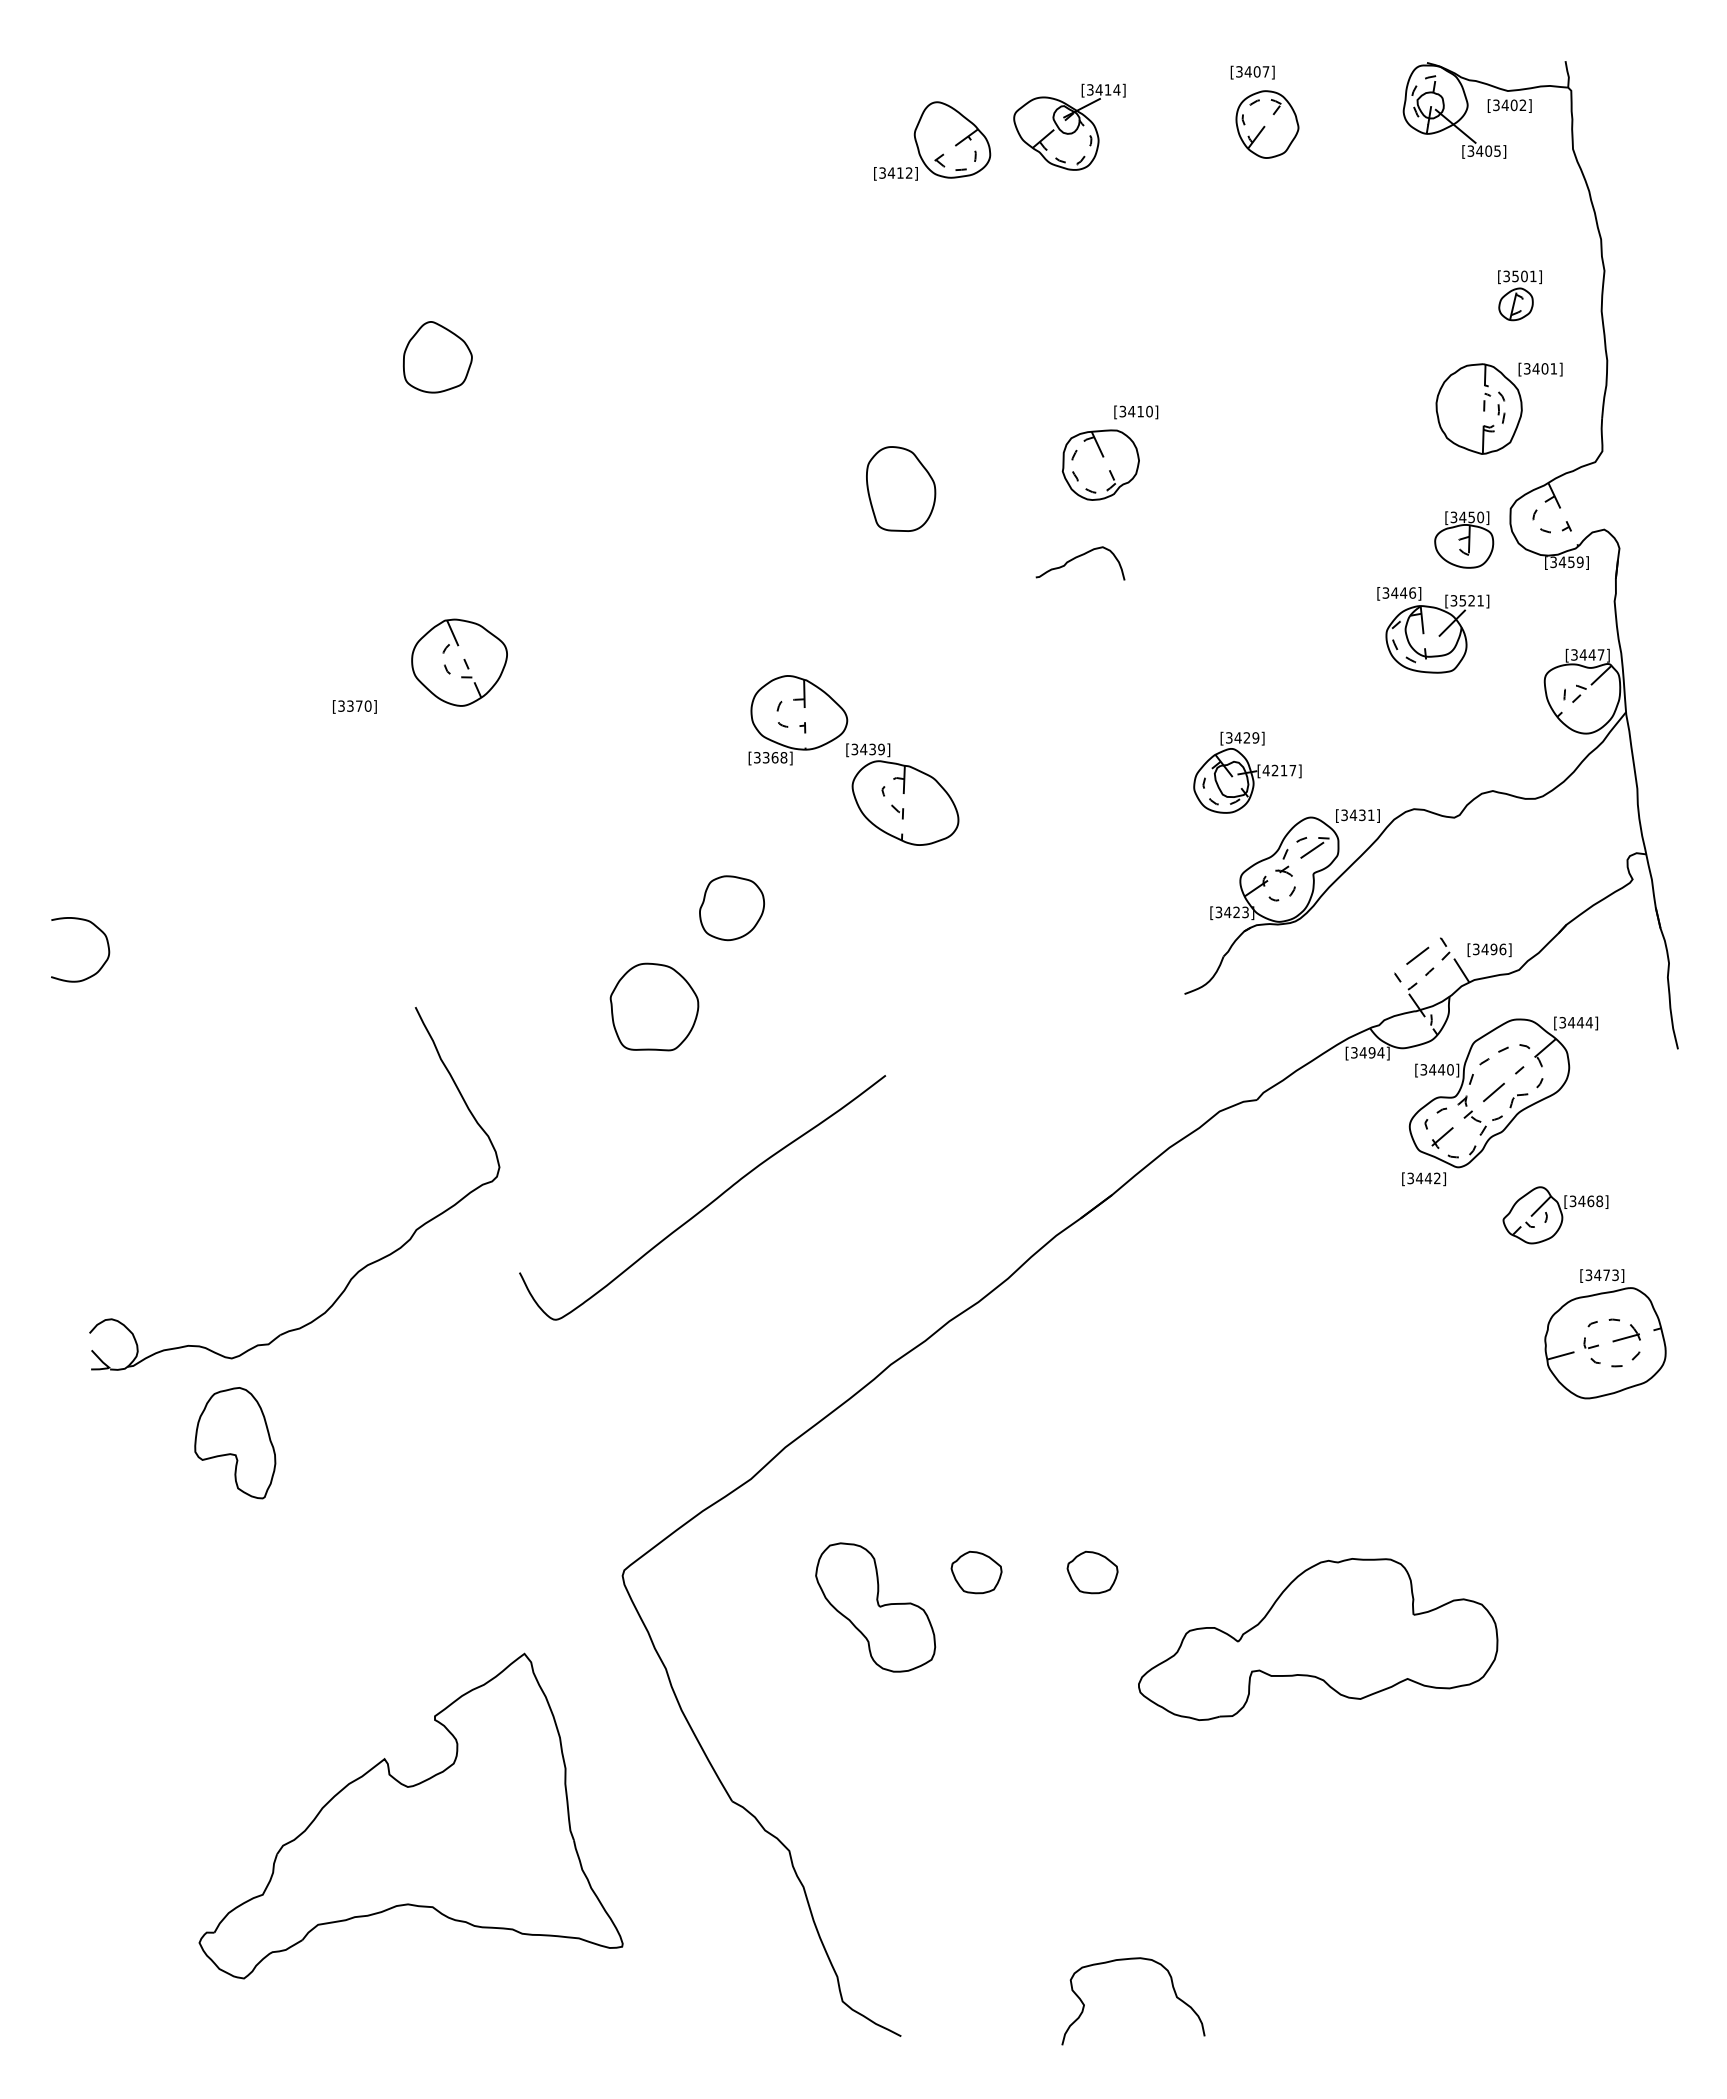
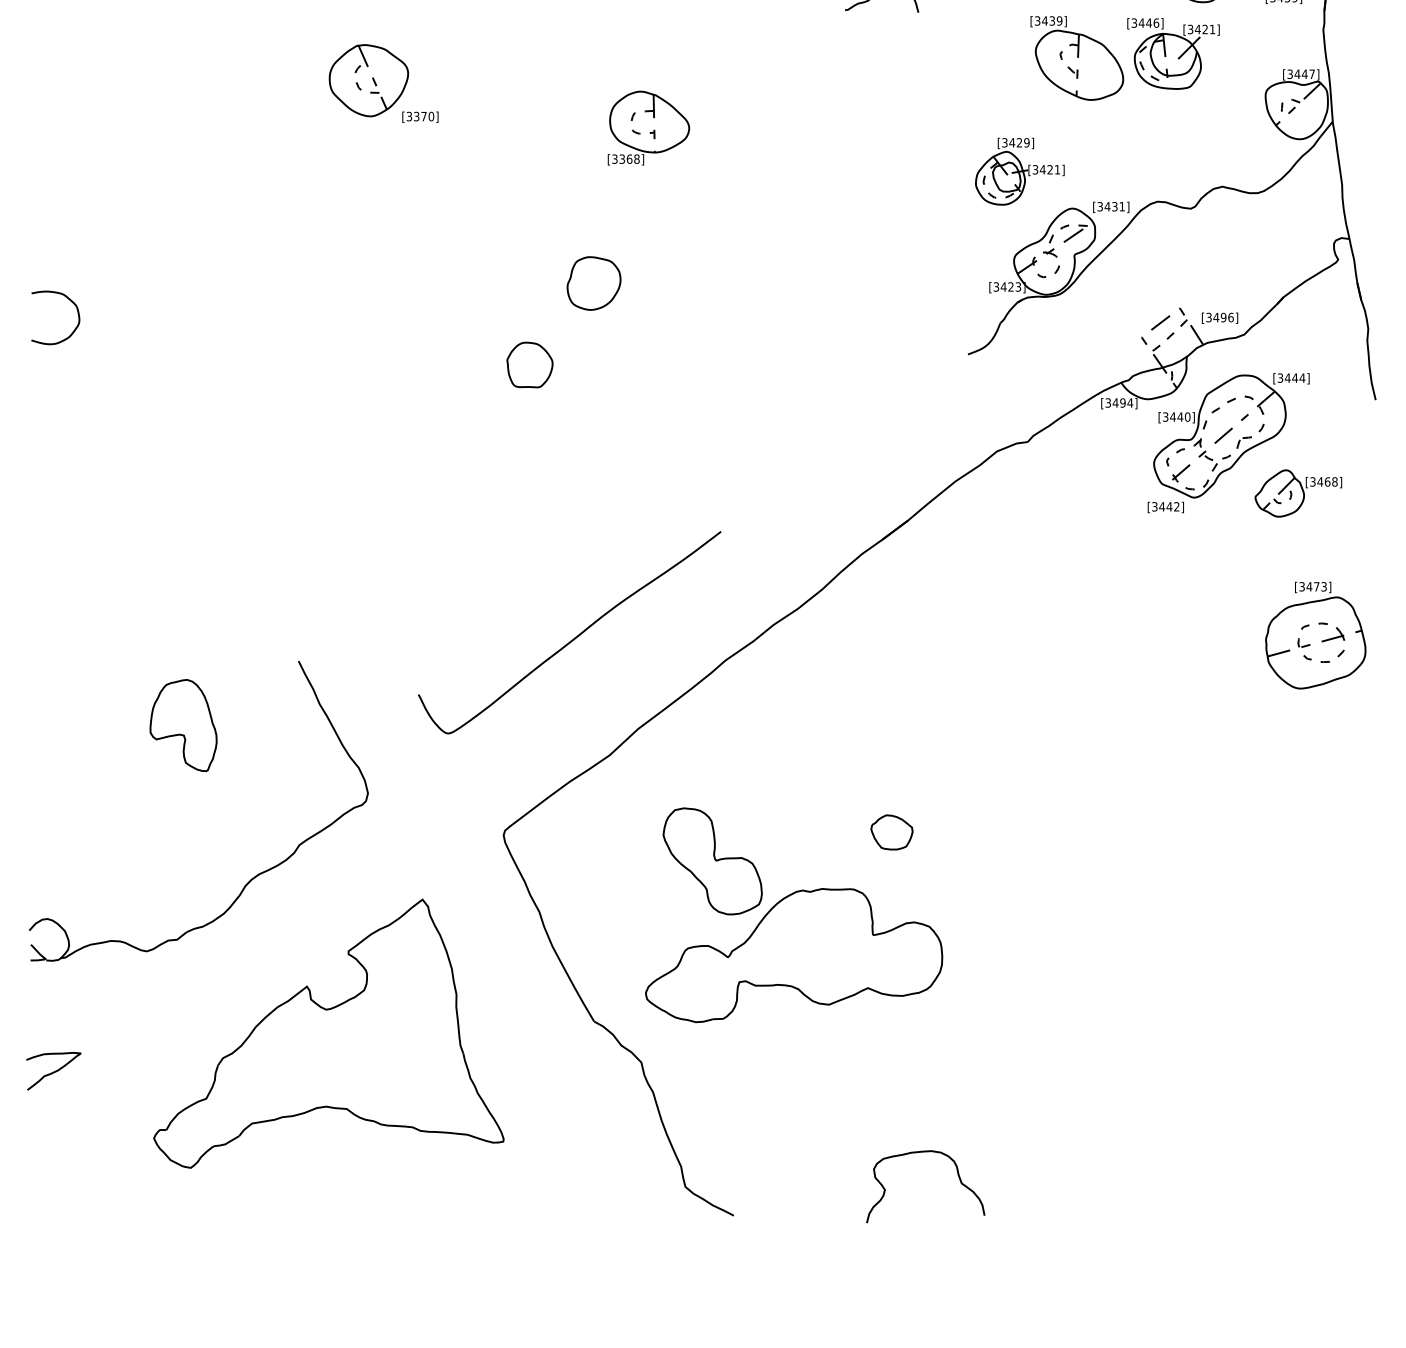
text: (1462, 600) -> (1197, 29), [3521] -> [3421]
text: (354, 706) -> (420, 116), moved
text: (1279, 770) -> (1046, 169), [4217] -> [3421]
part: (902, 794) -> (1076, 58), moved
part: (654, 1006) -> (529, 364), size x0.62
curve: (707, 1204) -> (573, 638), moved
part: (1555, 1215) -> (1298, 493), moved
part: (359, 1269) -> (252, 877), moved
part: (976, 1572) -> (796, 832), removed
part: (1318, 1639) -> (794, 955), moved
curve: (78, 1861) -> (54, 1071), added

